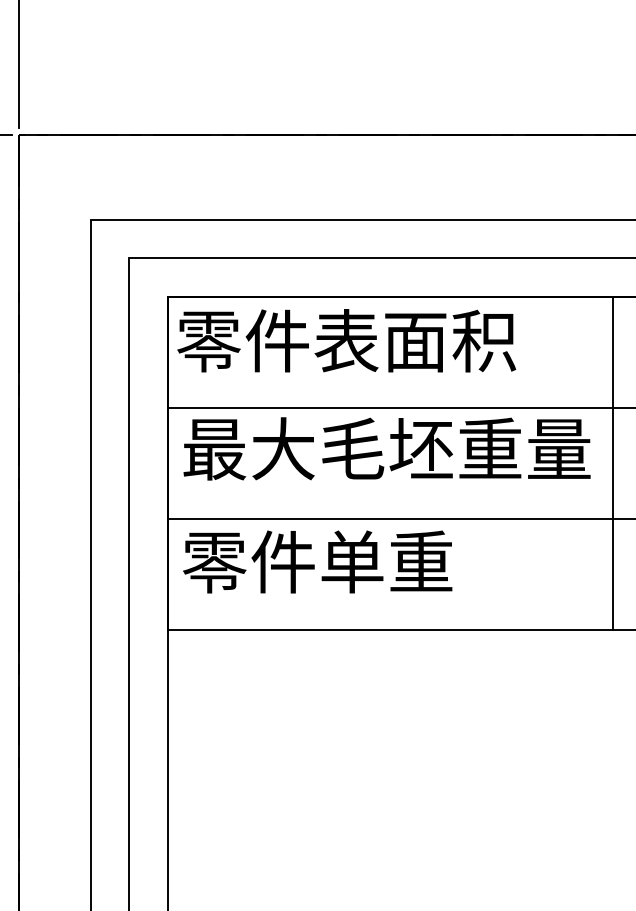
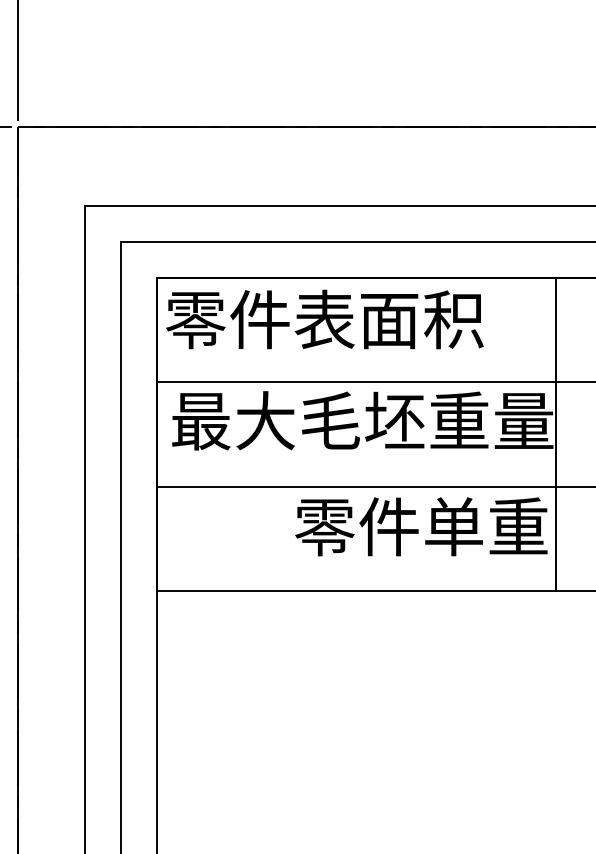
line: (613, 463) -> (556, 434), moved
text: (317, 561) -> (421, 526), moved

